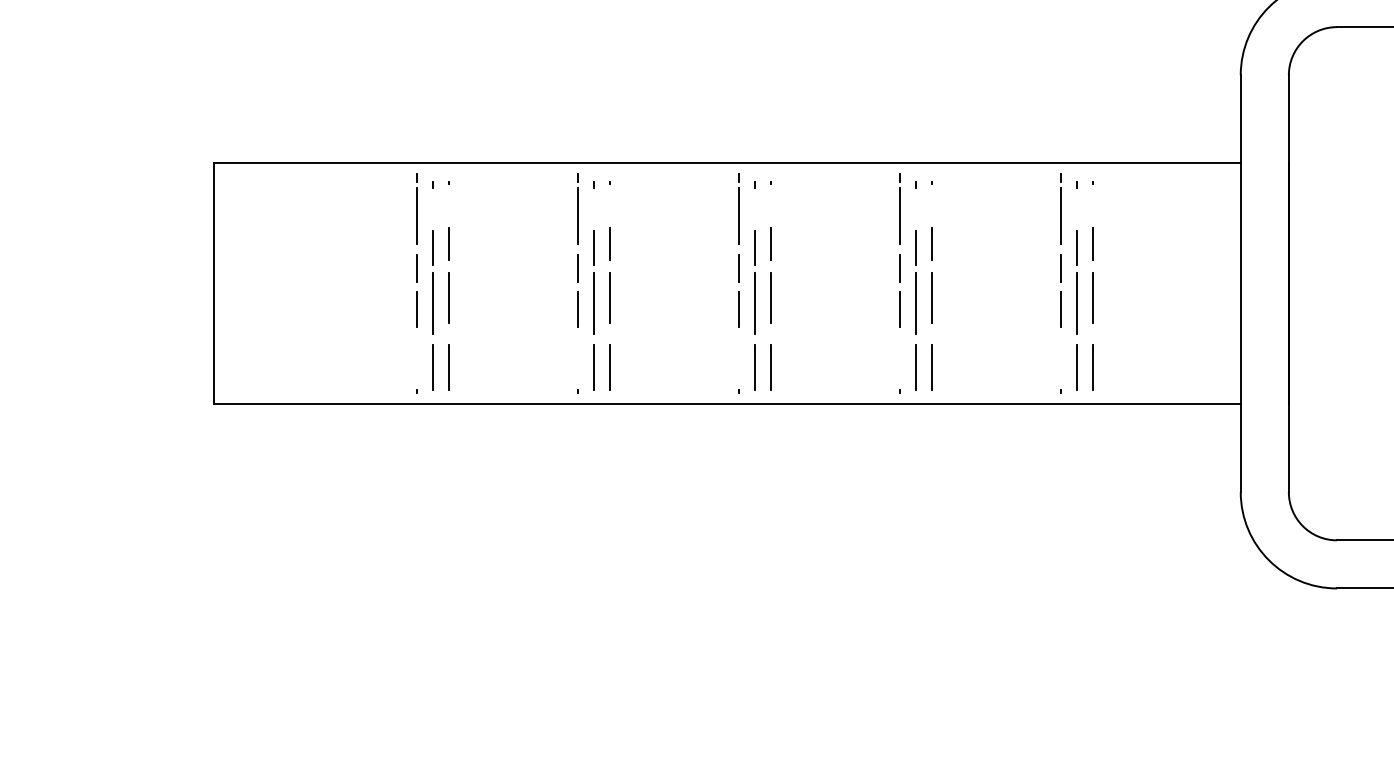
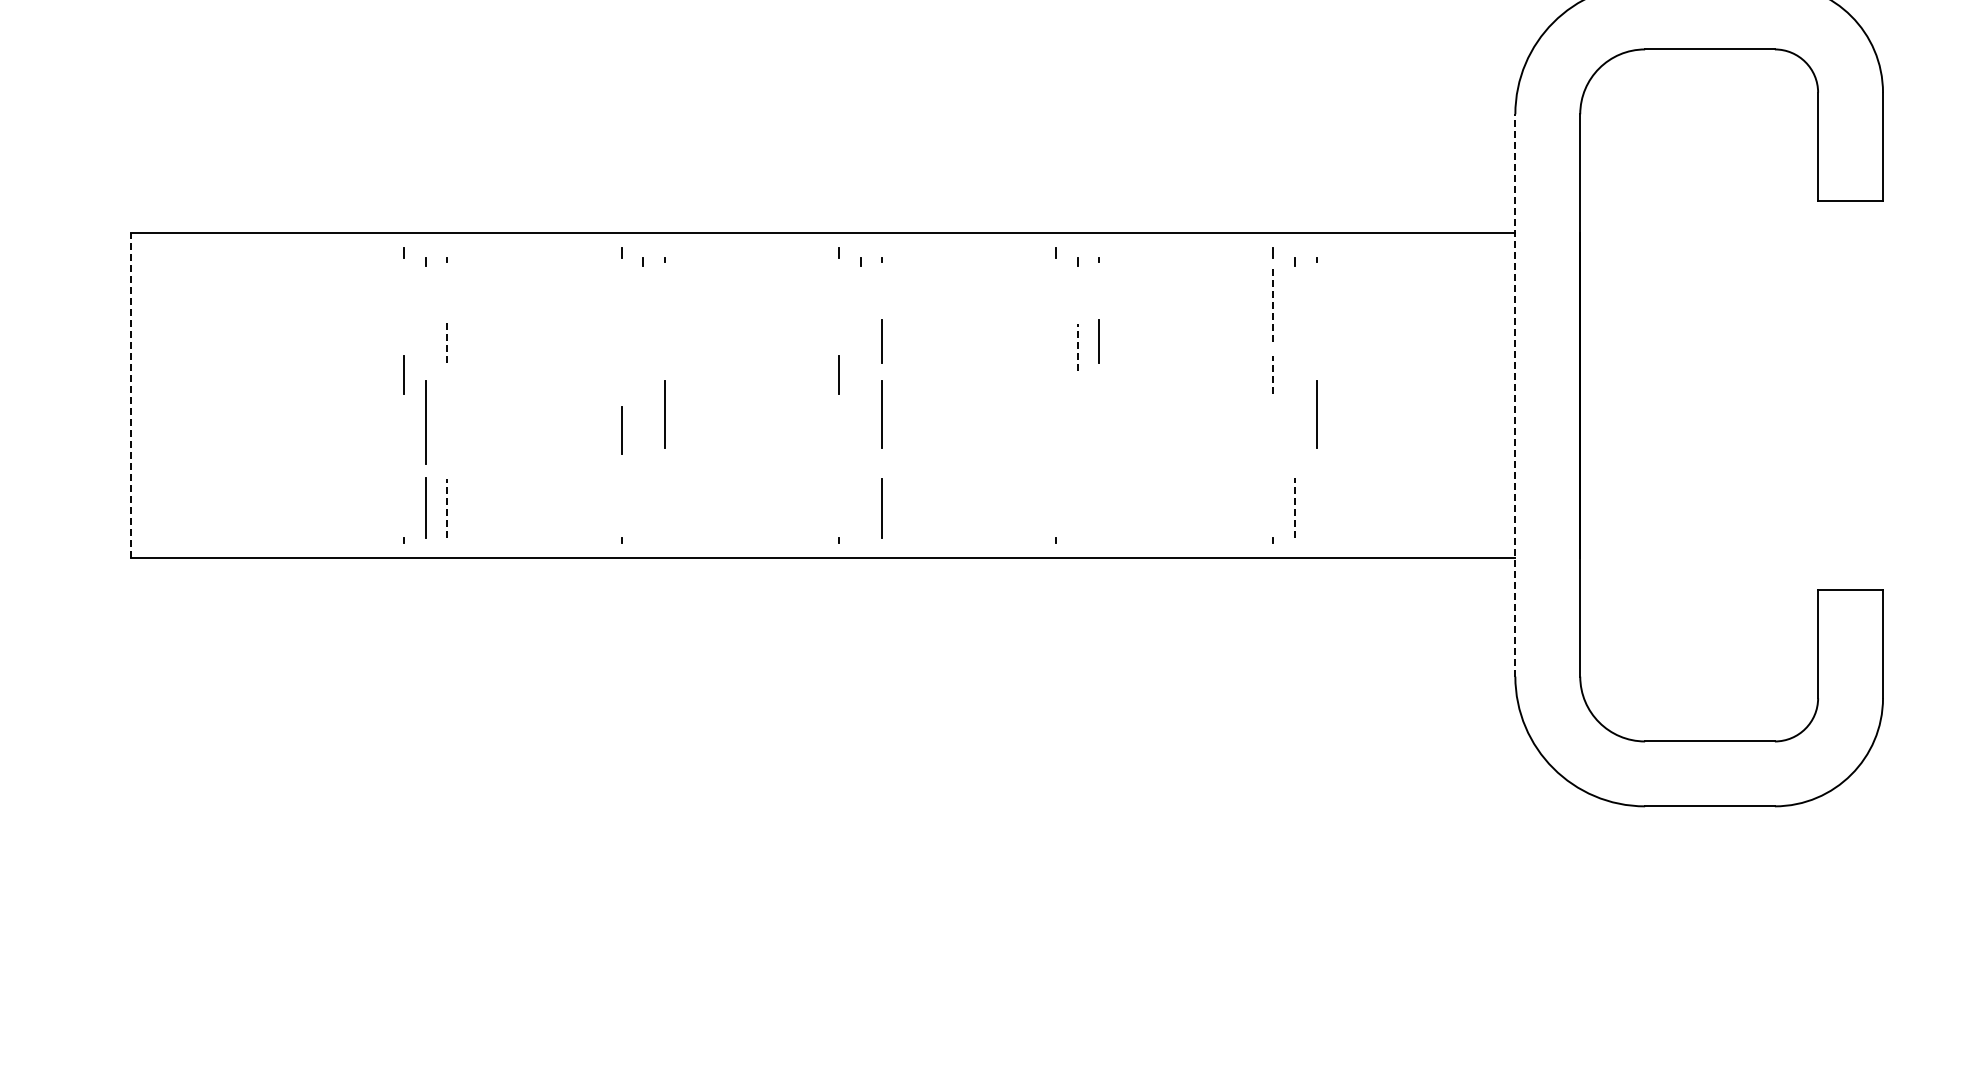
line: (416, 215) -> (404, 303), removed
line: (577, 215) -> (621, 303), removed
line: (738, 215) -> (838, 303), removed
line: (900, 215) -> (1056, 303), removed
line: (1061, 215) -> (1273, 303), solid -> dashed
line: (448, 243) -> (447, 341), solid -> dashed
line: (609, 243) -> (664, 341), removed
line: (1093, 243) -> (1316, 341), removed
line: (916, 247) -> (1077, 346), solid -> dashed
line: (432, 248) -> (425, 347), removed
line: (594, 248) -> (643, 347), removed
line: (755, 248) -> (860, 347), removed
line: (1077, 248) -> (1295, 347), removed
line: (577, 268) -> (621, 374), removed
line: (900, 268) -> (1056, 374), removed
line: (1061, 268) -> (1273, 375), solid -> dashed
line: (214, 283) -> (131, 394), solid -> dashed
line: (1240, 283) -> (1515, 394), solid -> dashed
line: (448, 297) -> (447, 414), removed
line: (932, 297) -> (1099, 414), removed
line: (594, 303) -> (643, 421), removed
line: (755, 303) -> (860, 421), removed
line: (916, 303) -> (1077, 421), removed
line: (1077, 303) -> (1295, 421), removed
line: (416, 309) -> (404, 430), removed
line: (738, 309) -> (838, 430), removed
line: (900, 309) -> (1056, 430), removed
line: (1061, 309) -> (1273, 430), removed
line: (594, 366) -> (643, 507), removed
line: (755, 366) -> (860, 507), removed
line: (916, 366) -> (1077, 507), removed
line: (1077, 366) -> (1295, 507), solid -> dashed
line: (448, 367) -> (447, 508), solid -> dashed
line: (609, 367) -> (664, 508), removed
line: (932, 367) -> (1099, 508), removed
line: (1093, 367) -> (1316, 508), removed

